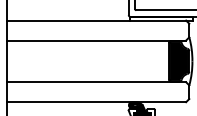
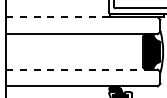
line: (69, 20) -> (58, 17), solid -> dashed
line: (89, 82) -> (75, 69), solid -> dashed

